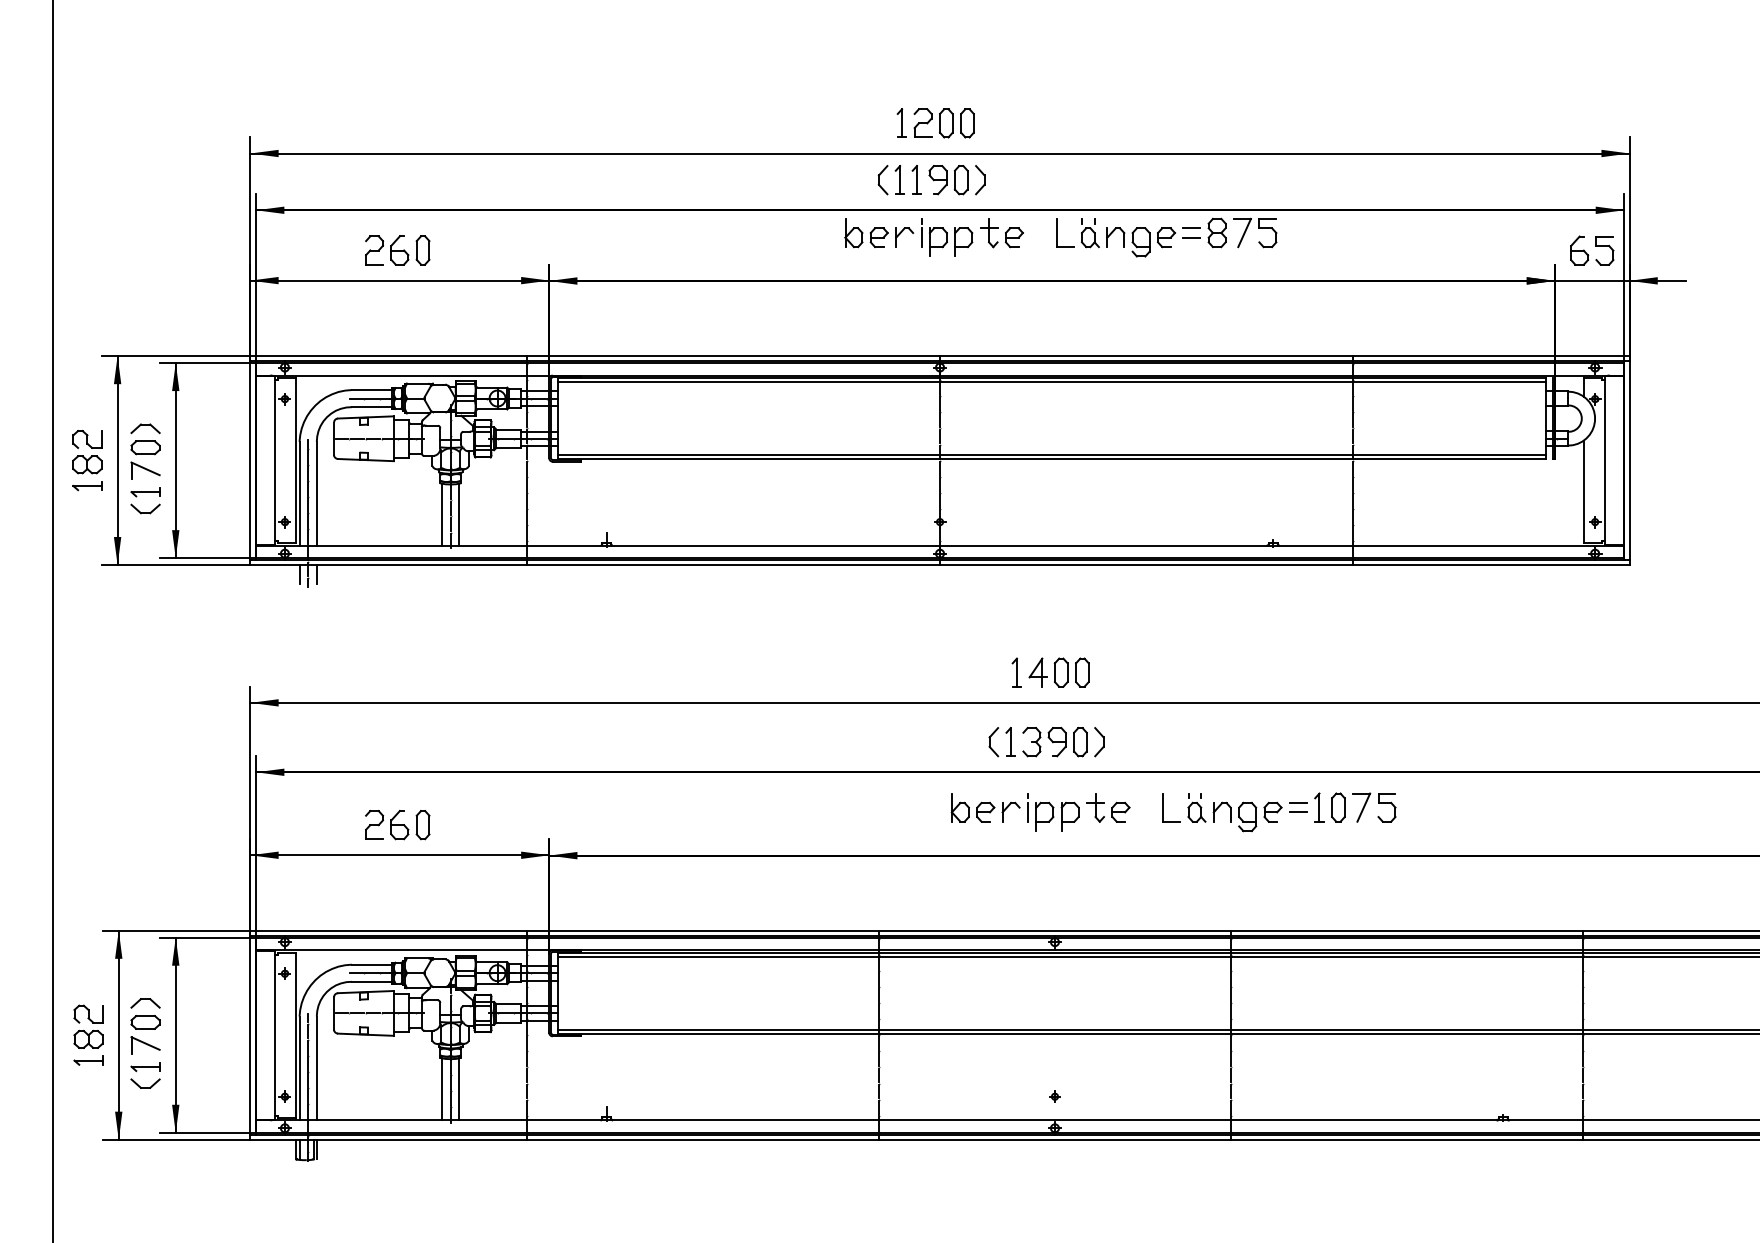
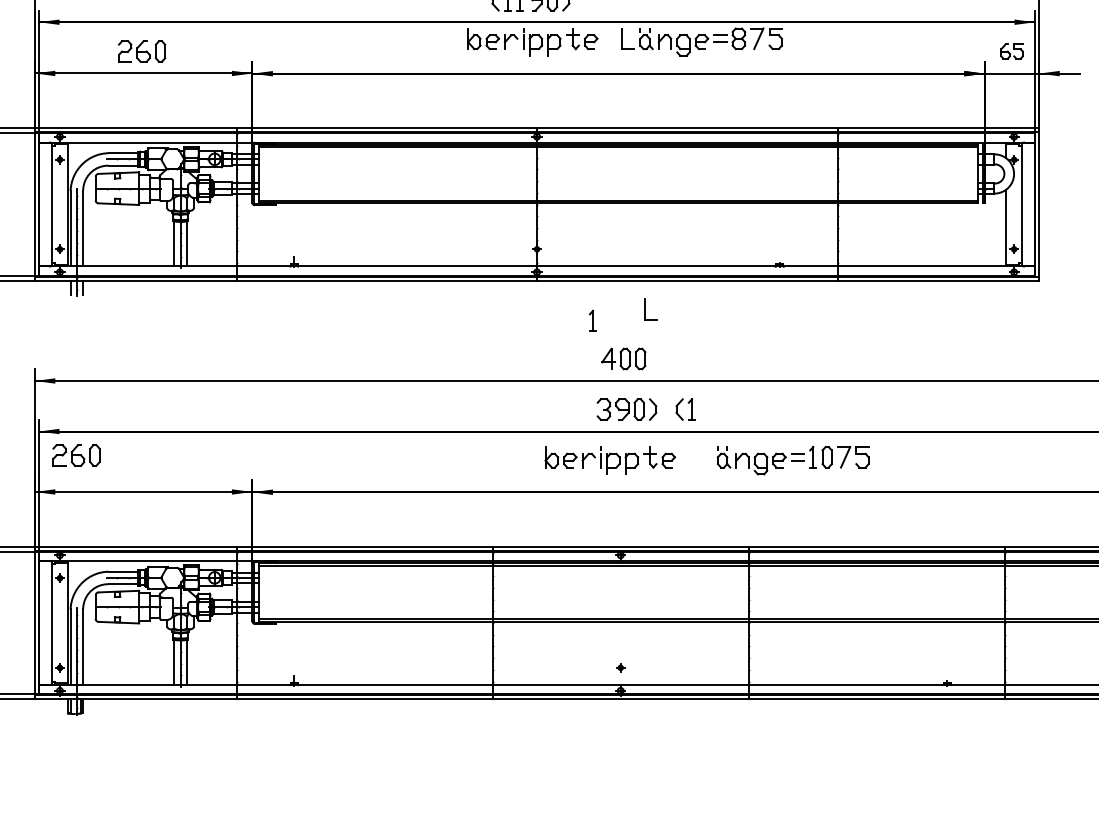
part: (1592, 250) -> (1012, 51), size x0.7
part: (1016, 672) -> (592, 320), moved
part: (1010, 742) -> (691, 409), moved
part: (1163, 807) -> (645, 309), moved
part: (397, 825) -> (76, 455), moved

